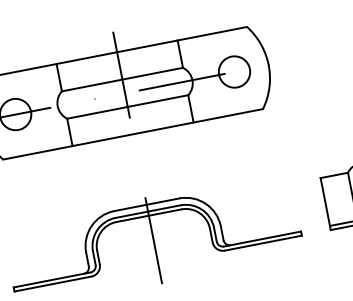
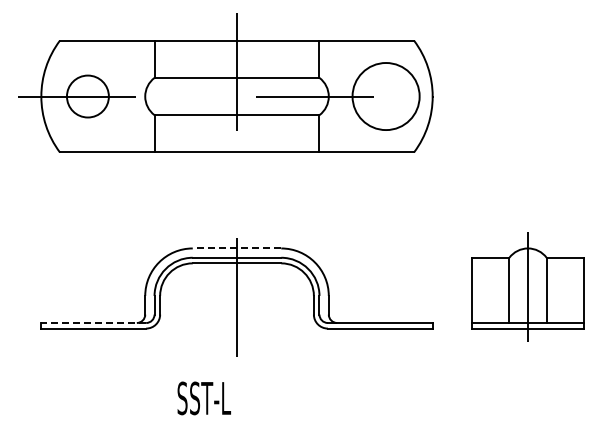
circle: (234, 71) -> (386, 96), size x1.6
line: (146, 204) -> (236, 248), solid -> dashed
line: (52, 280) -> (93, 323), solid -> dashed

